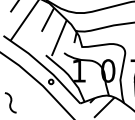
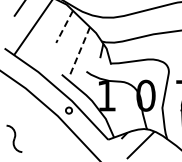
line: (47, 20) -> (64, 27), solid -> dashed
line: (58, 38) -> (79, 51), solid -> dashed

